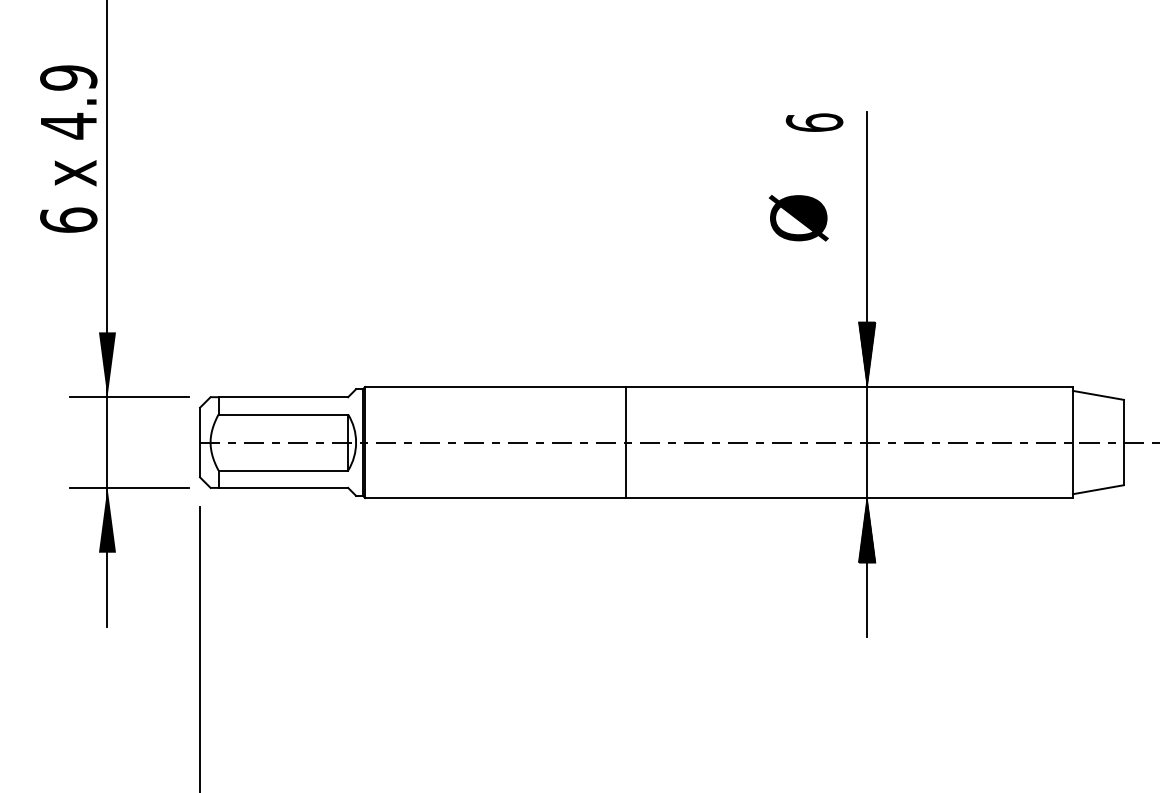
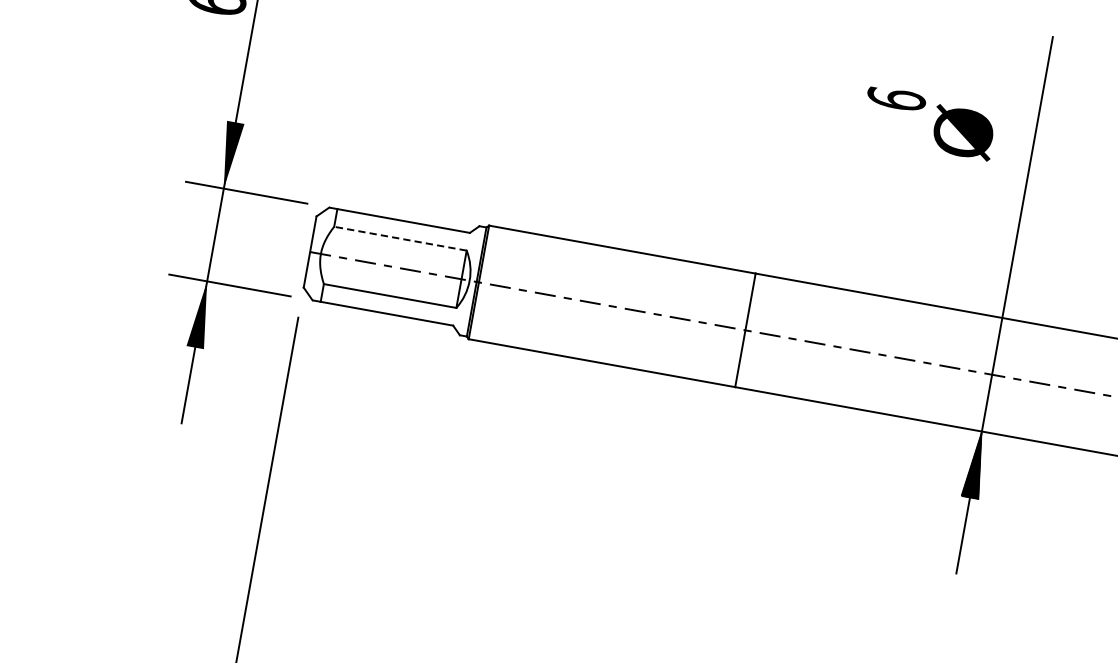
text: (814, 122) -> (896, 98), moved
hatch: (866, 354) -> (1007, 284), removed
line: (283, 414) -> (400, 238), solid -> dashed

